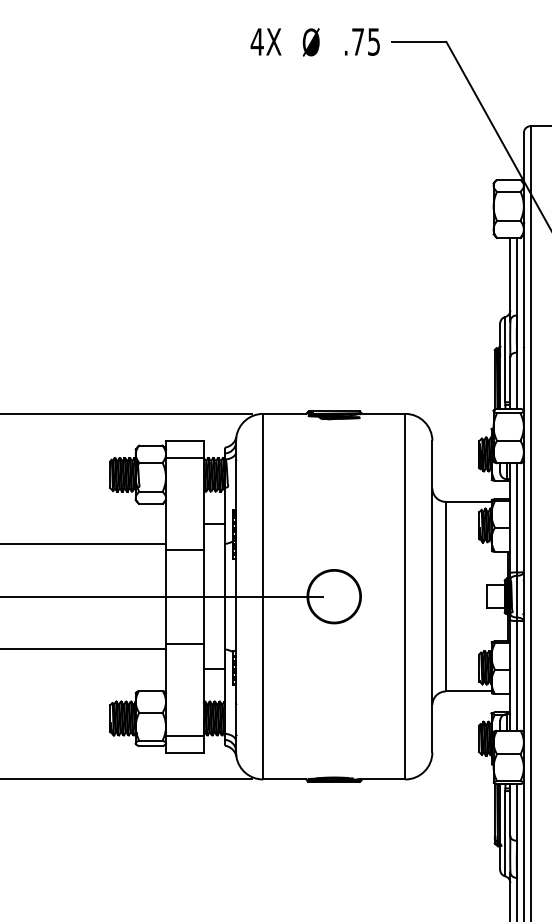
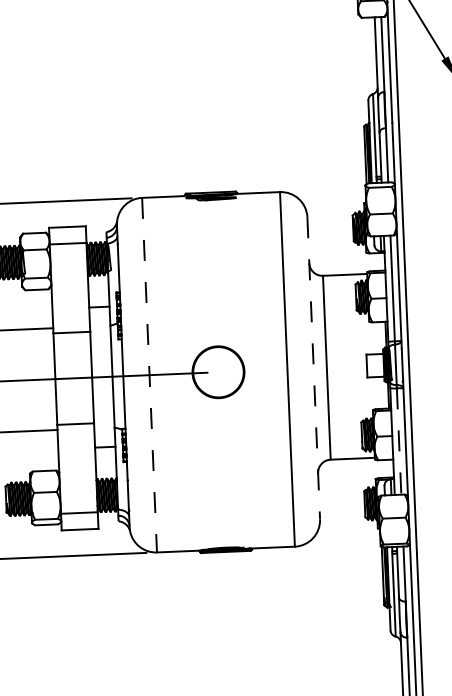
line: (263, 596) -> (149, 374), solid -> dashed
line: (432, 596) -> (313, 368), solid -> dashed
line: (517, 675) -> (399, 441), solid -> dashed

